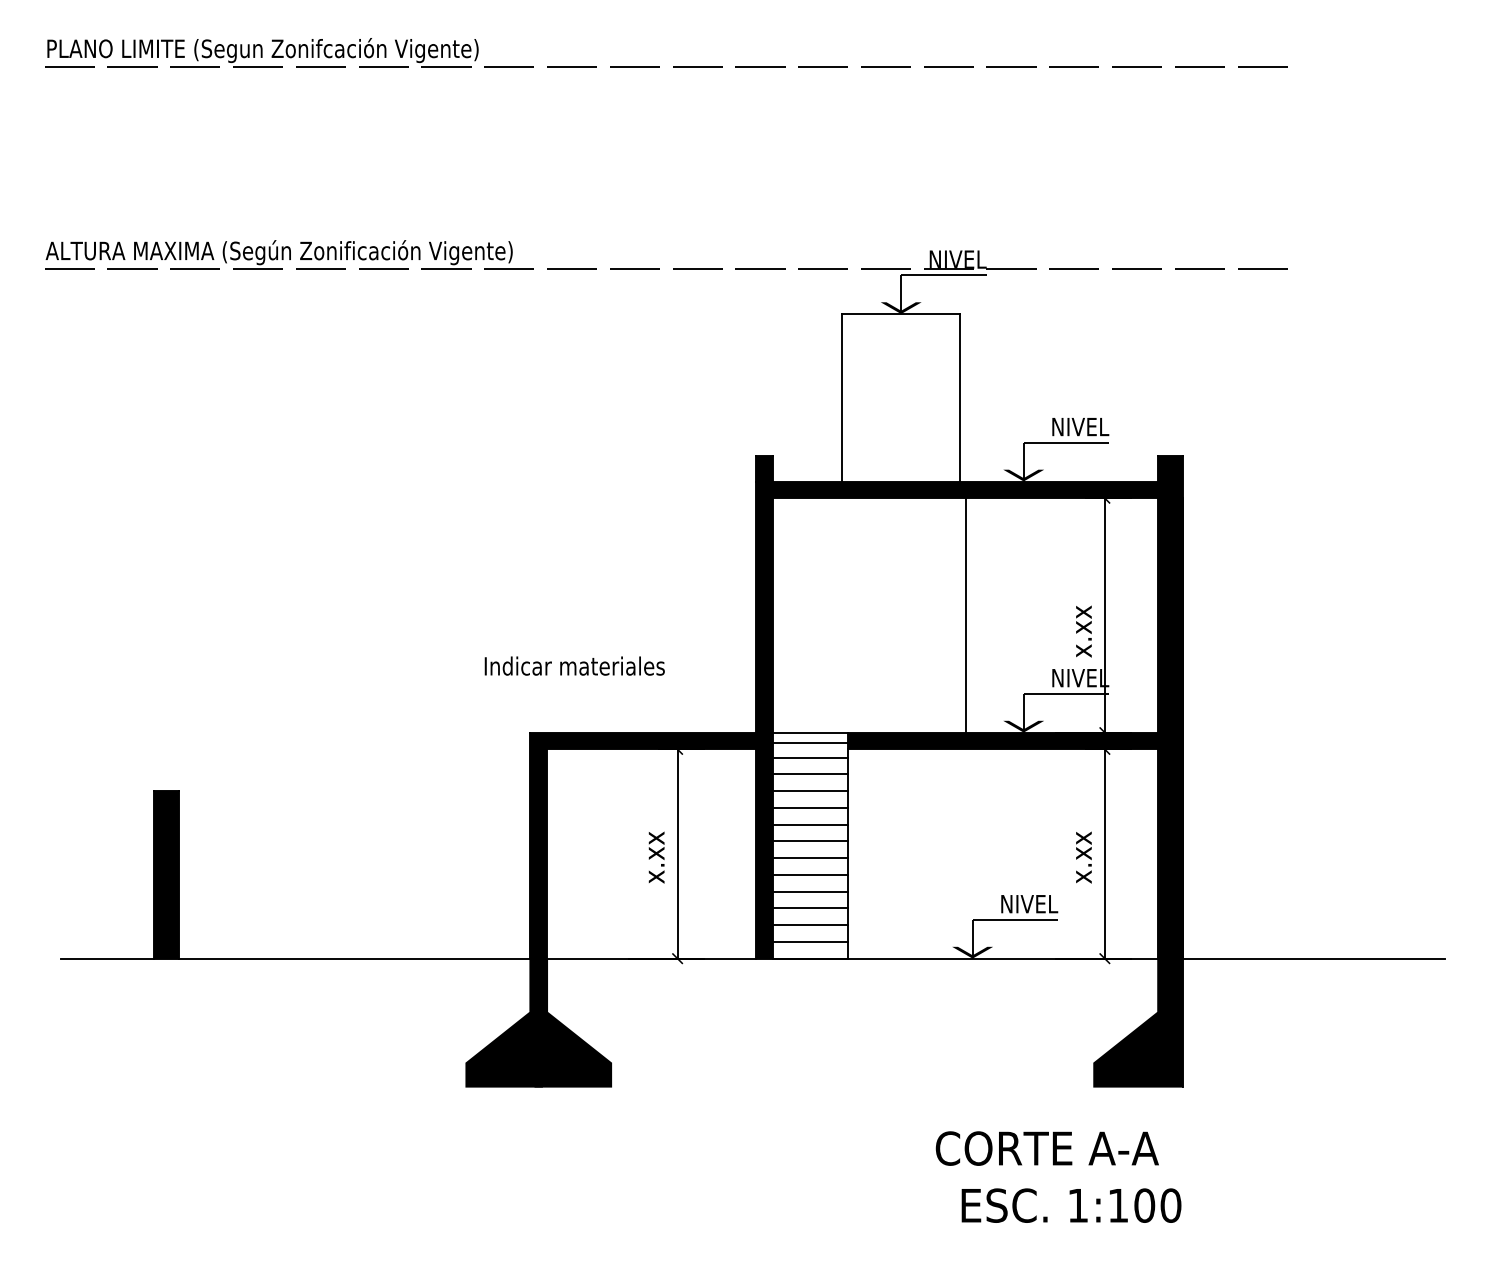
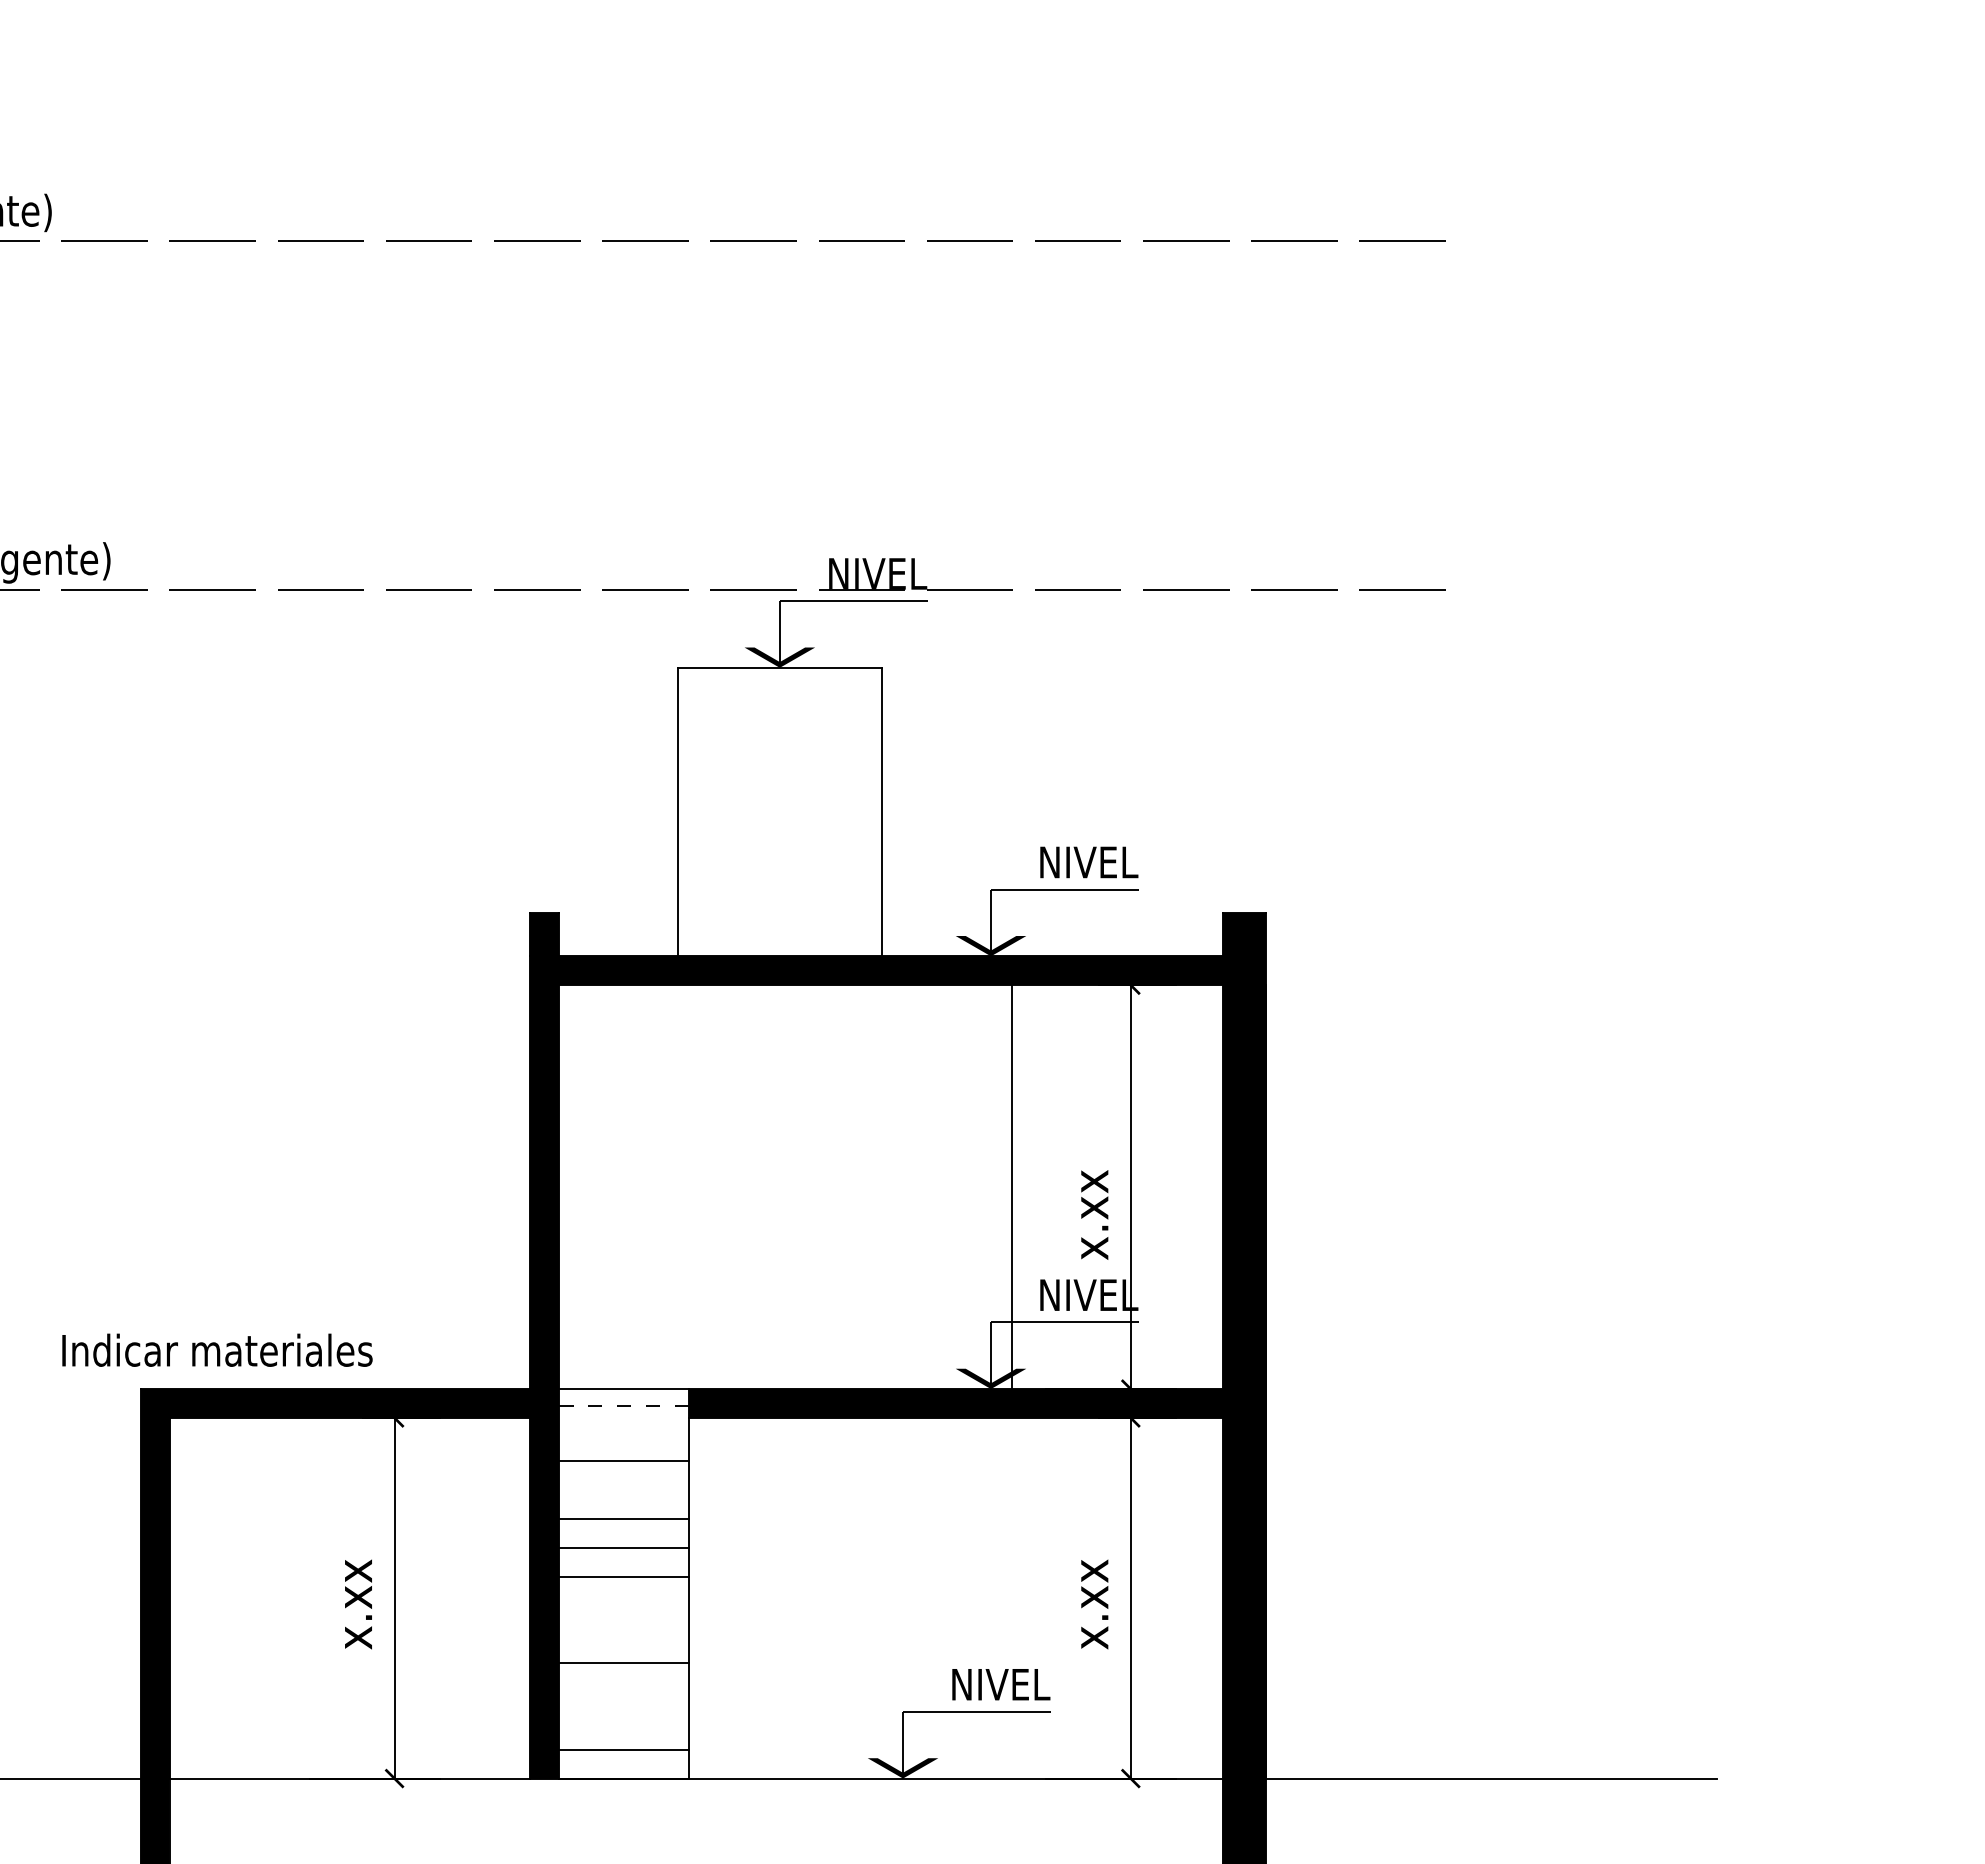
line: (965, 615) -> (1011, 1187), moved
text: (574, 665) -> (216, 1349), moved
line: (810, 742) -> (623, 1406), solid -> dashed
line: (810, 757) -> (623, 1431), removed
line: (810, 791) -> (623, 1490), removed
line: (810, 858) -> (623, 1605), removed
line: (810, 874) -> (623, 1633), removed
line: (810, 908) -> (623, 1692), removed
line: (810, 925) -> (623, 1721), removed

